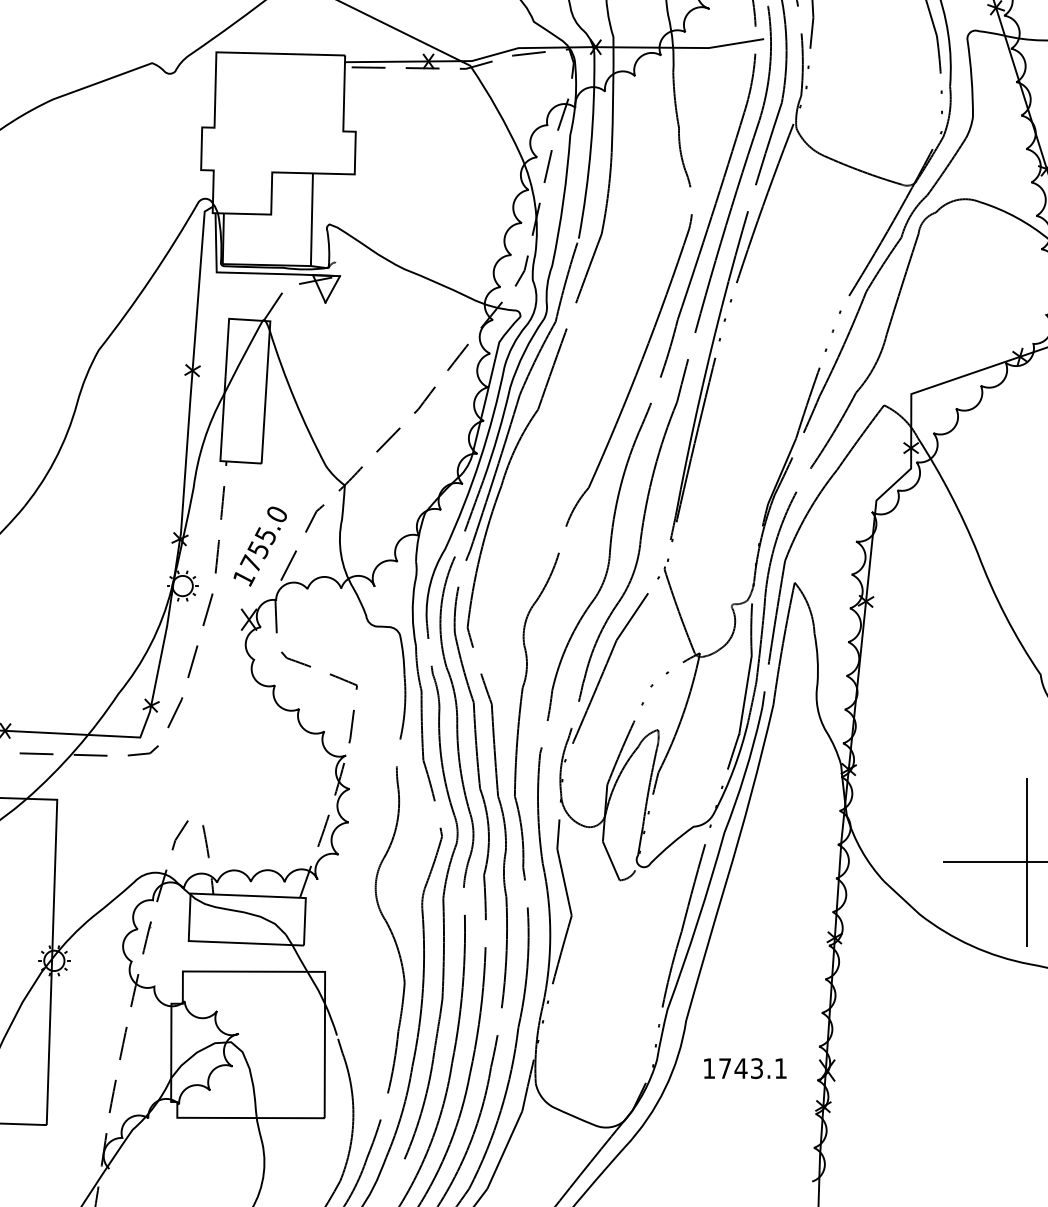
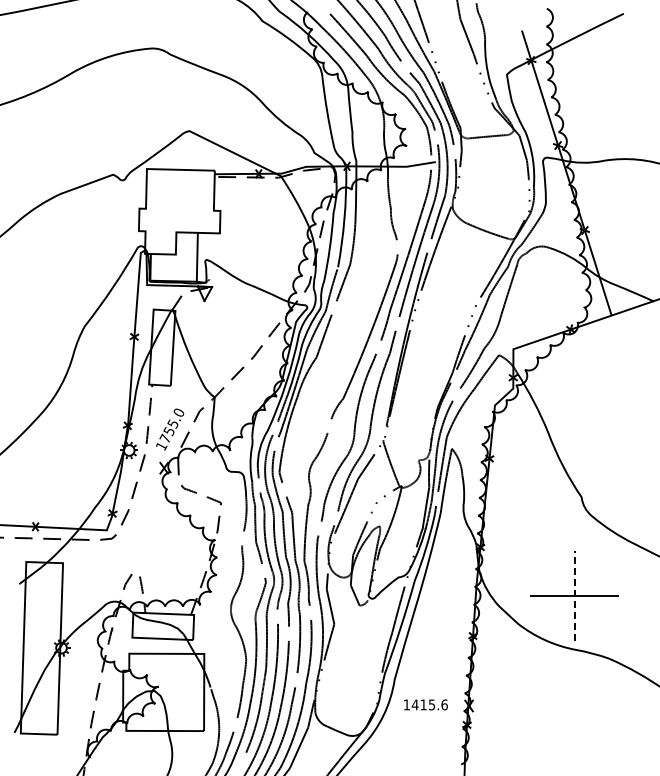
line: (1027, 862) -> (574, 596), solid -> dashed
text: (752, 1067) -> (429, 704), 1743.1 -> 1415.6

